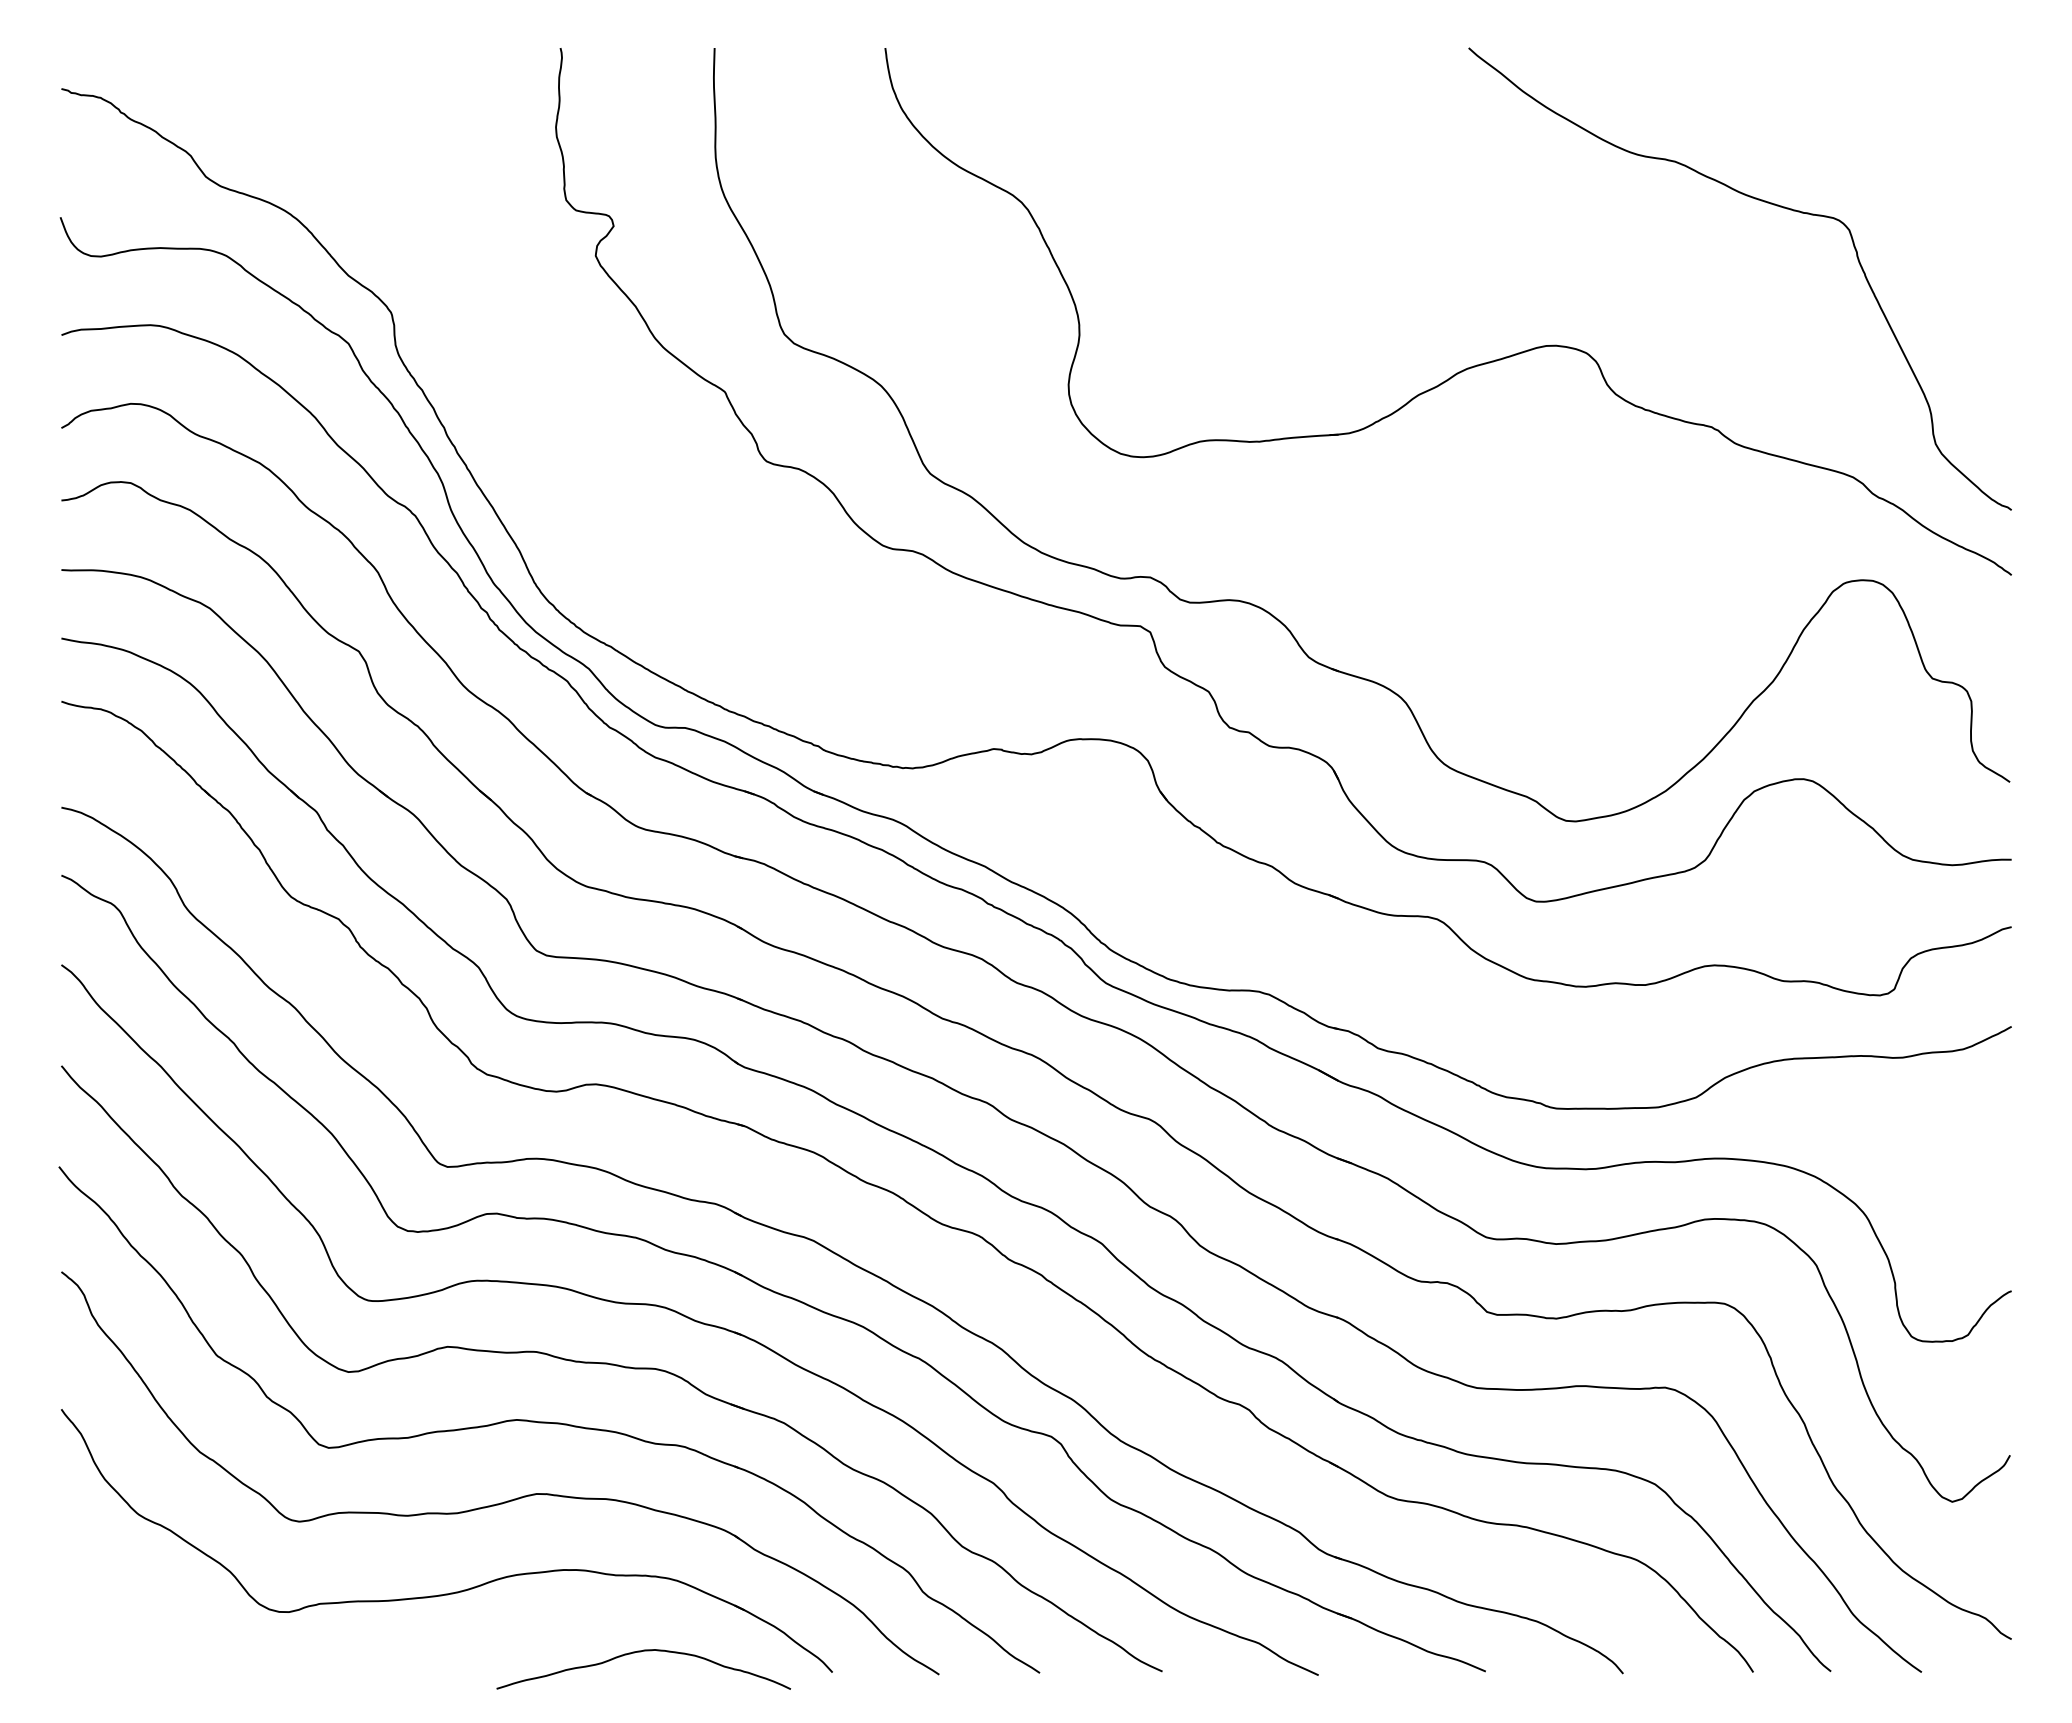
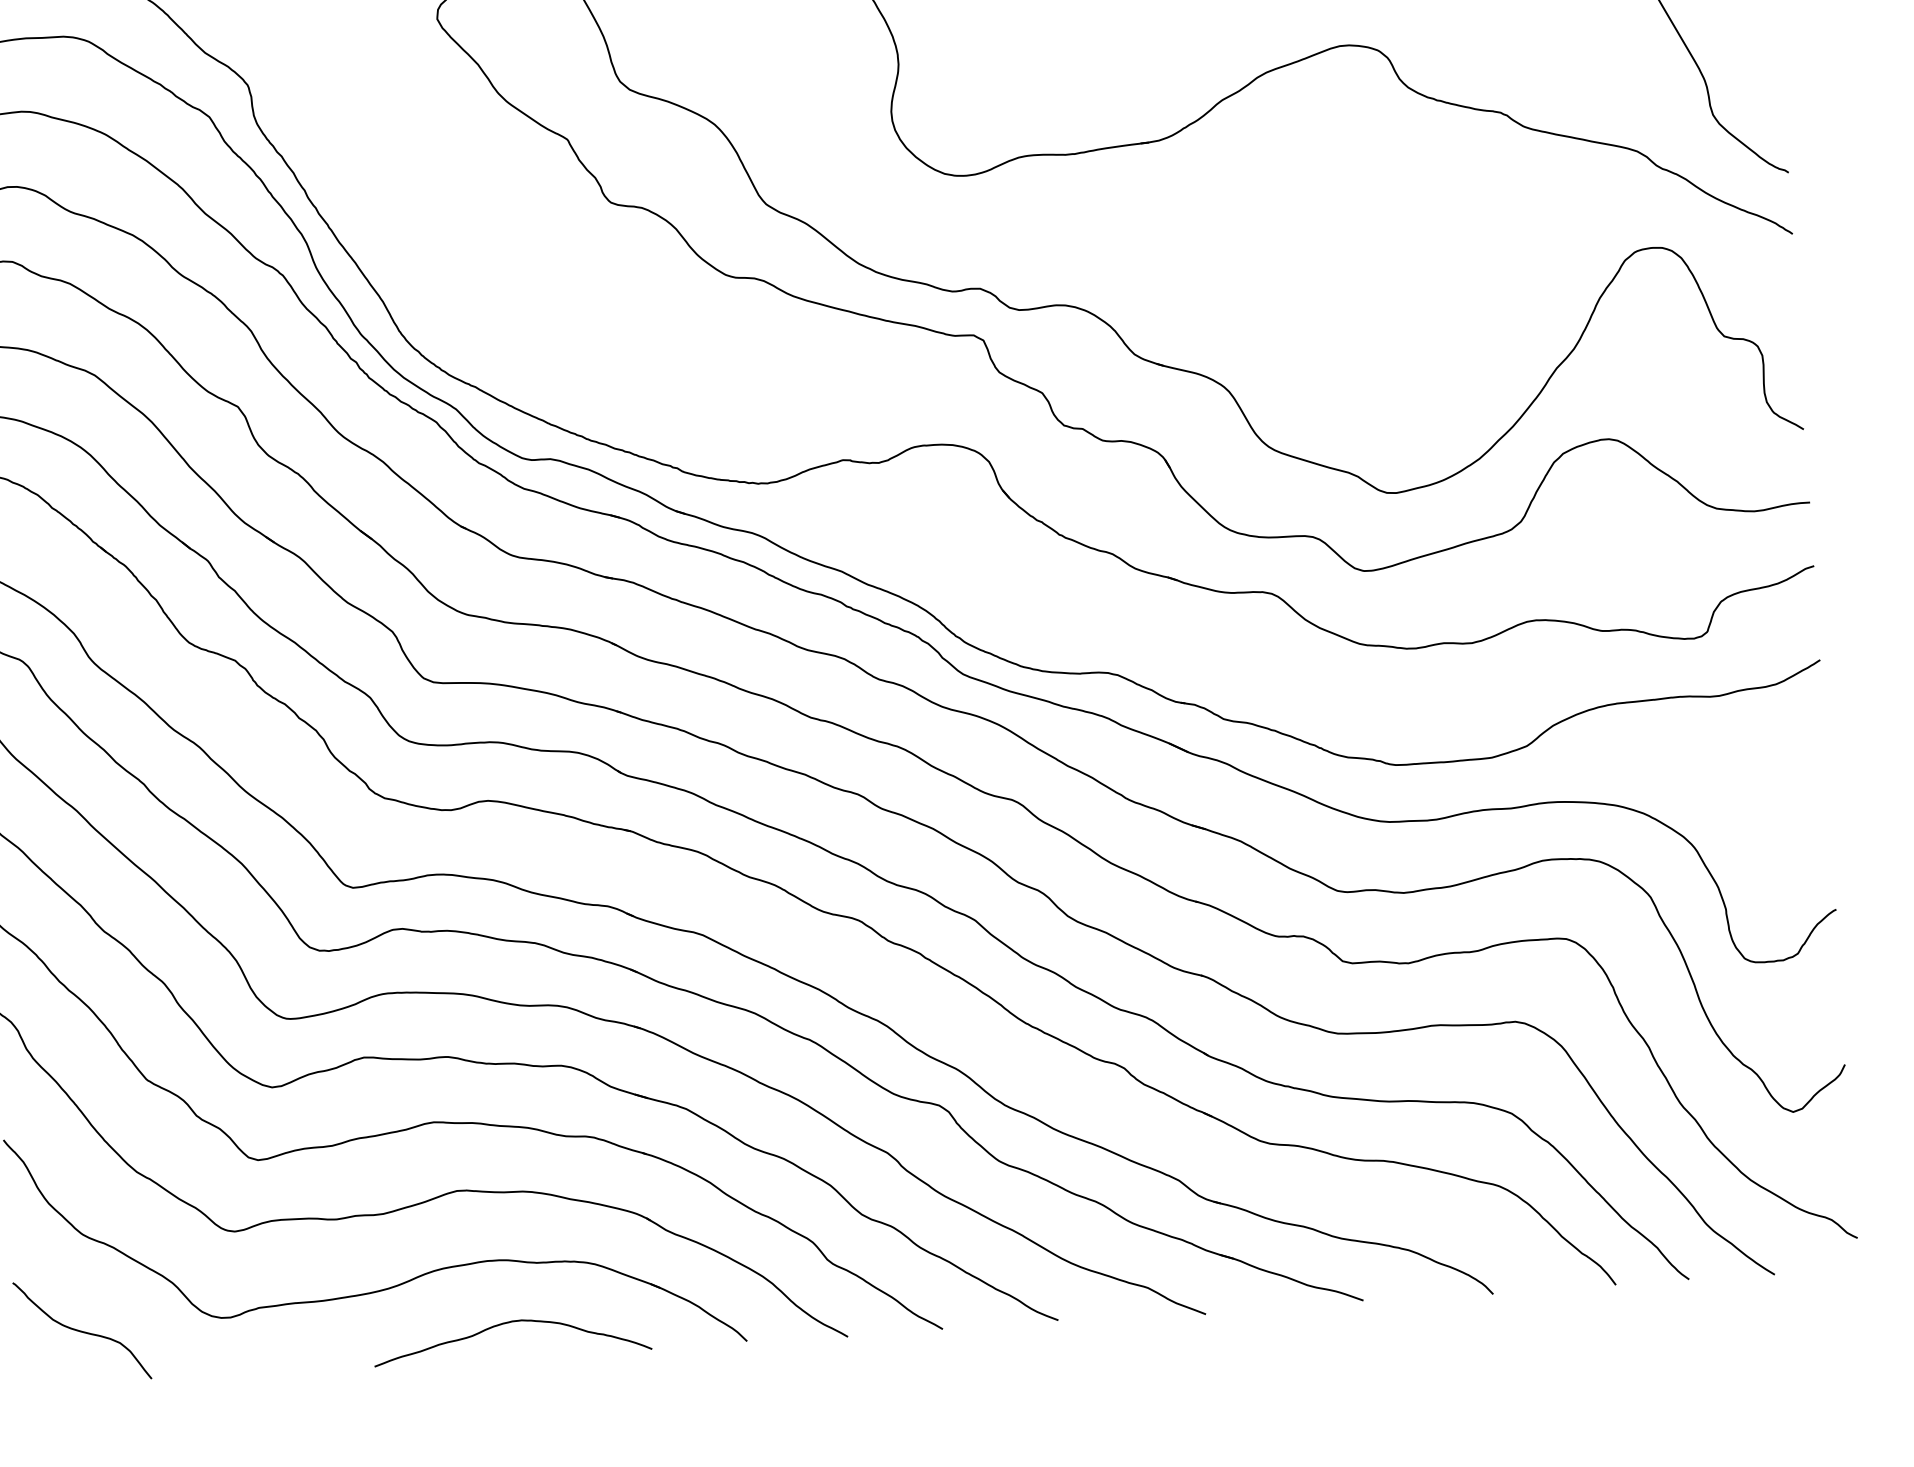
curve: (130, 1615) -> (81, 1330), added
curve: (641, 1652) -> (509, 1323), moved

